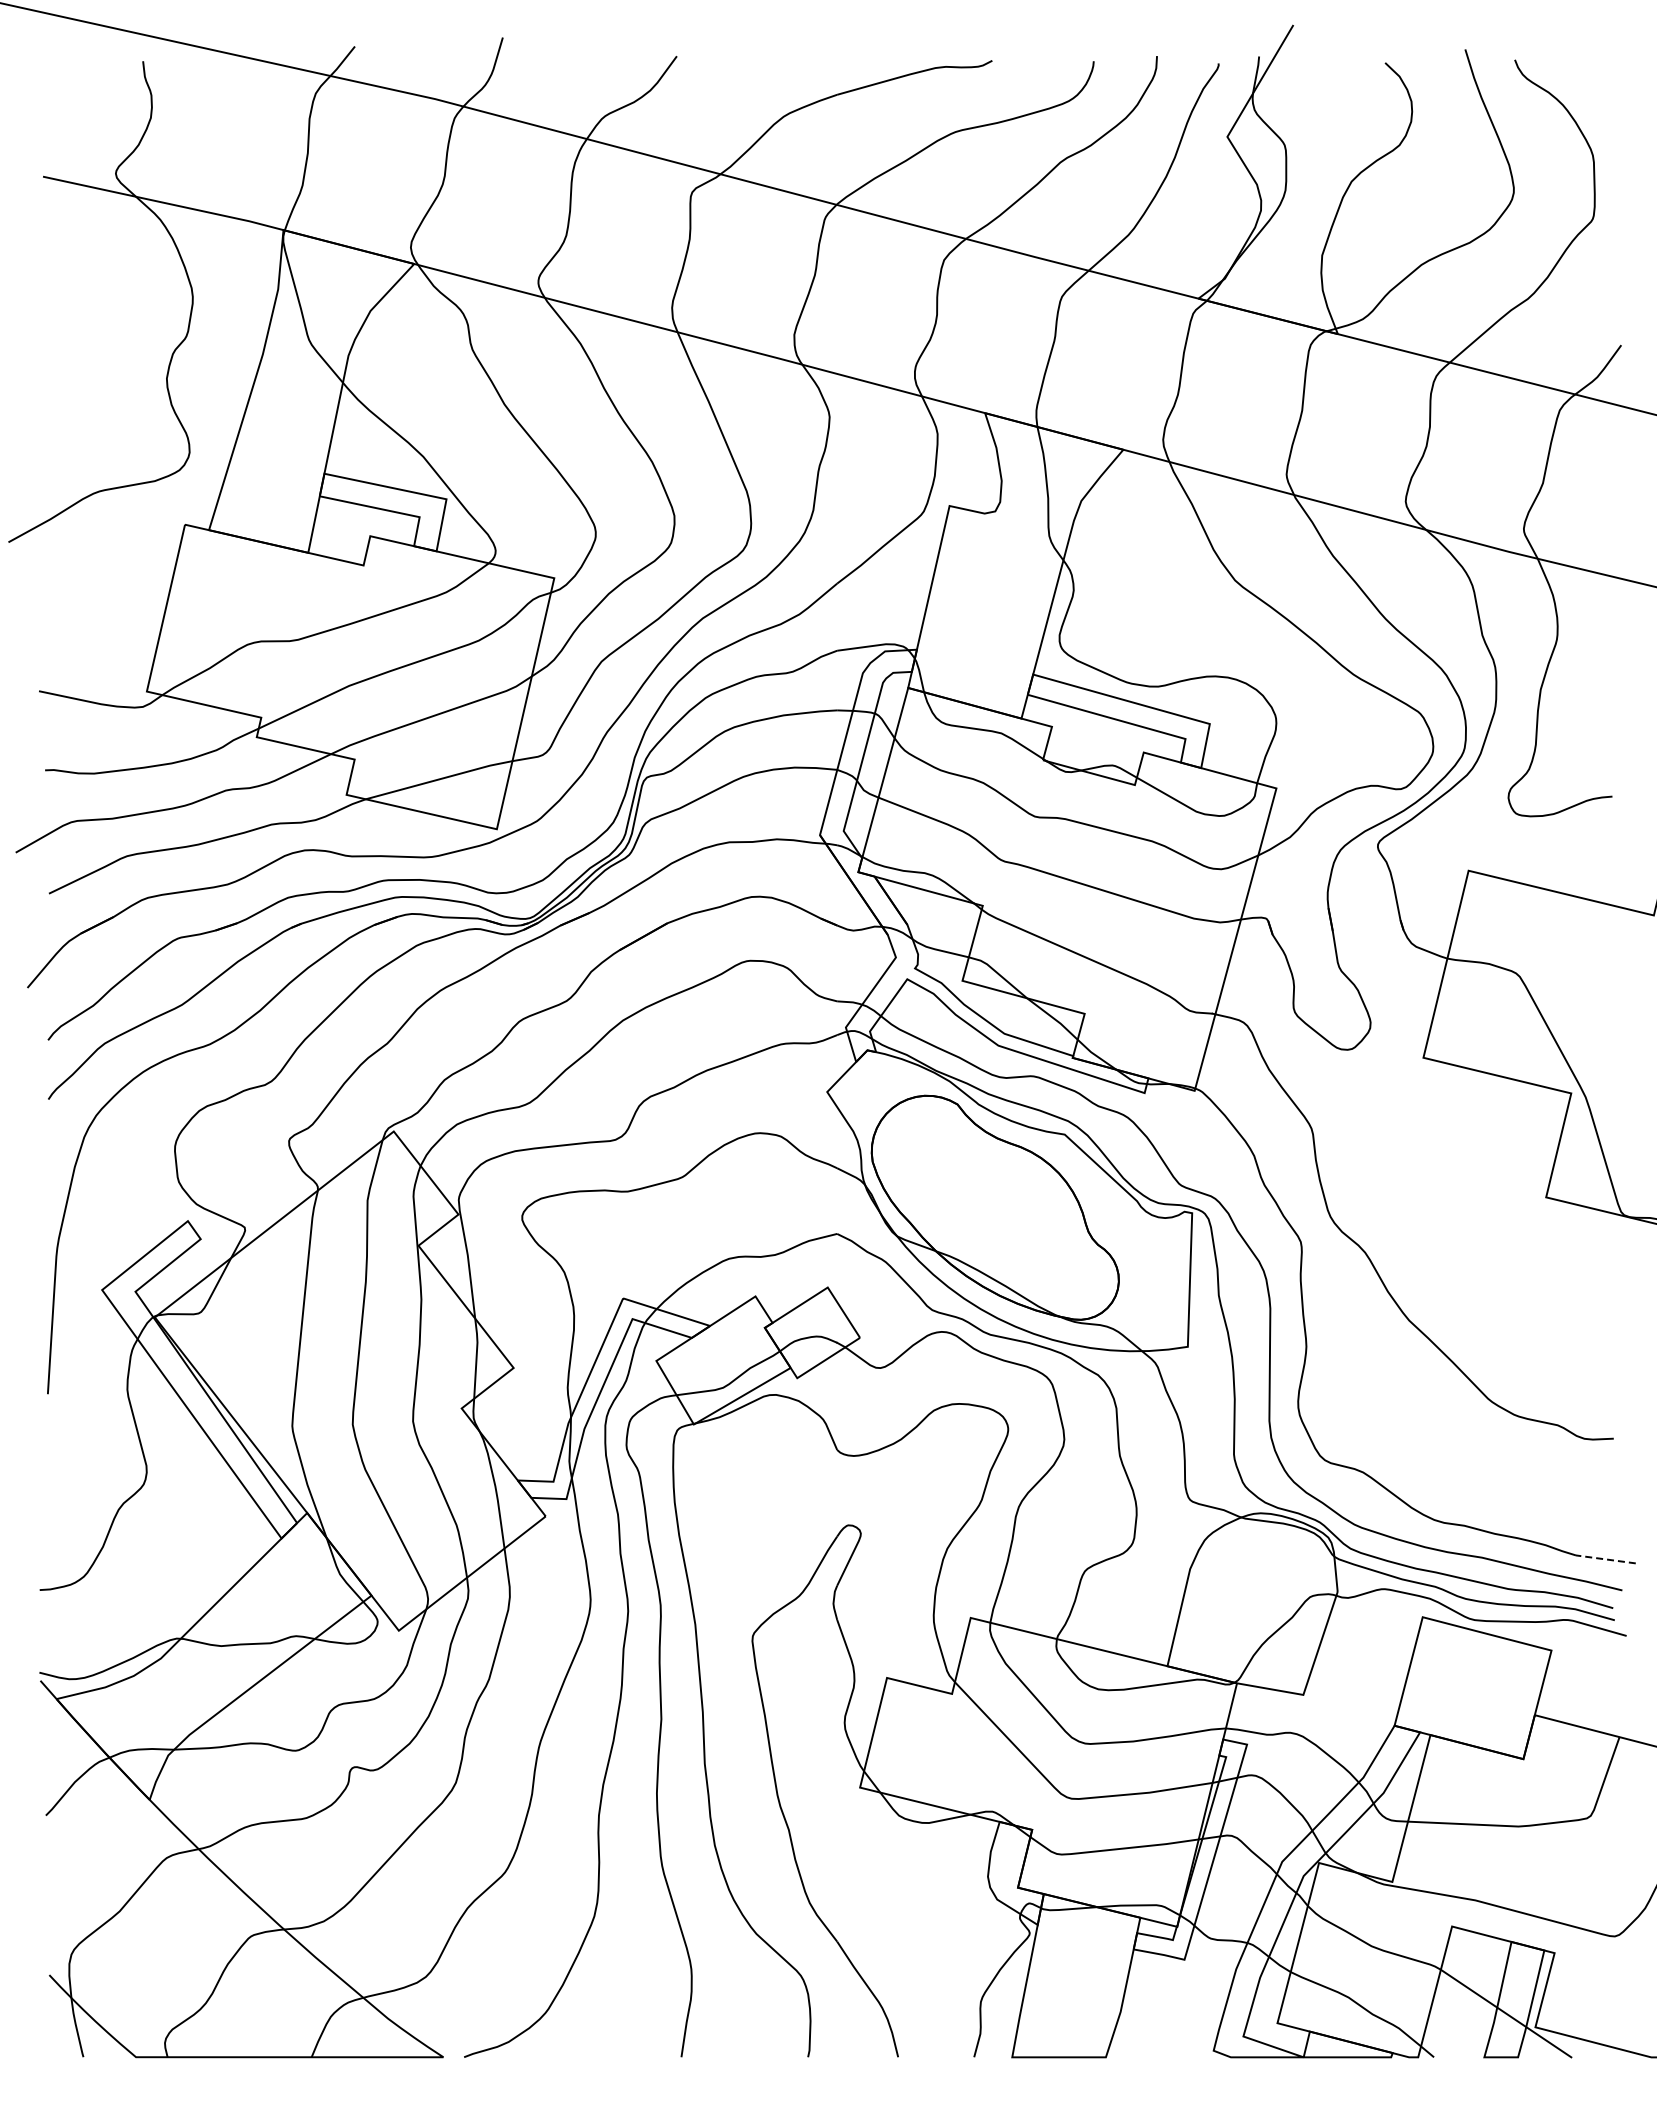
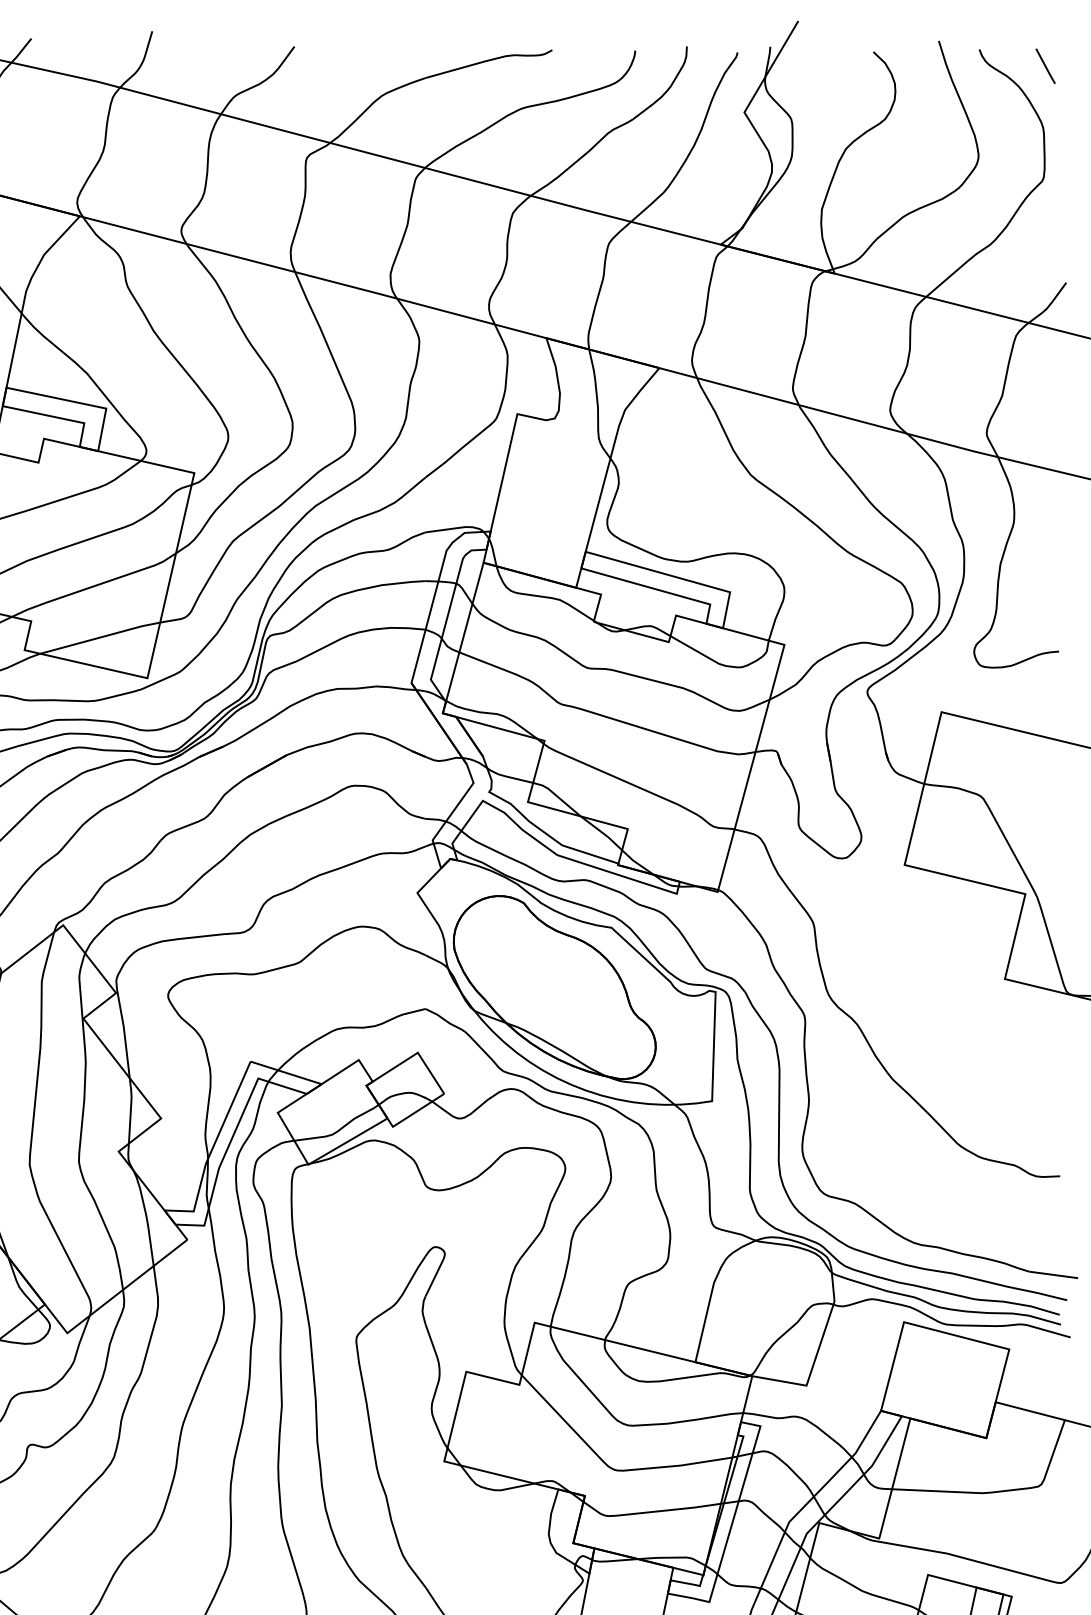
line: (1595, 79) -> (1045, 65), added
line: (1605, 1559) -> (1053, 1275), dashed -> solid

